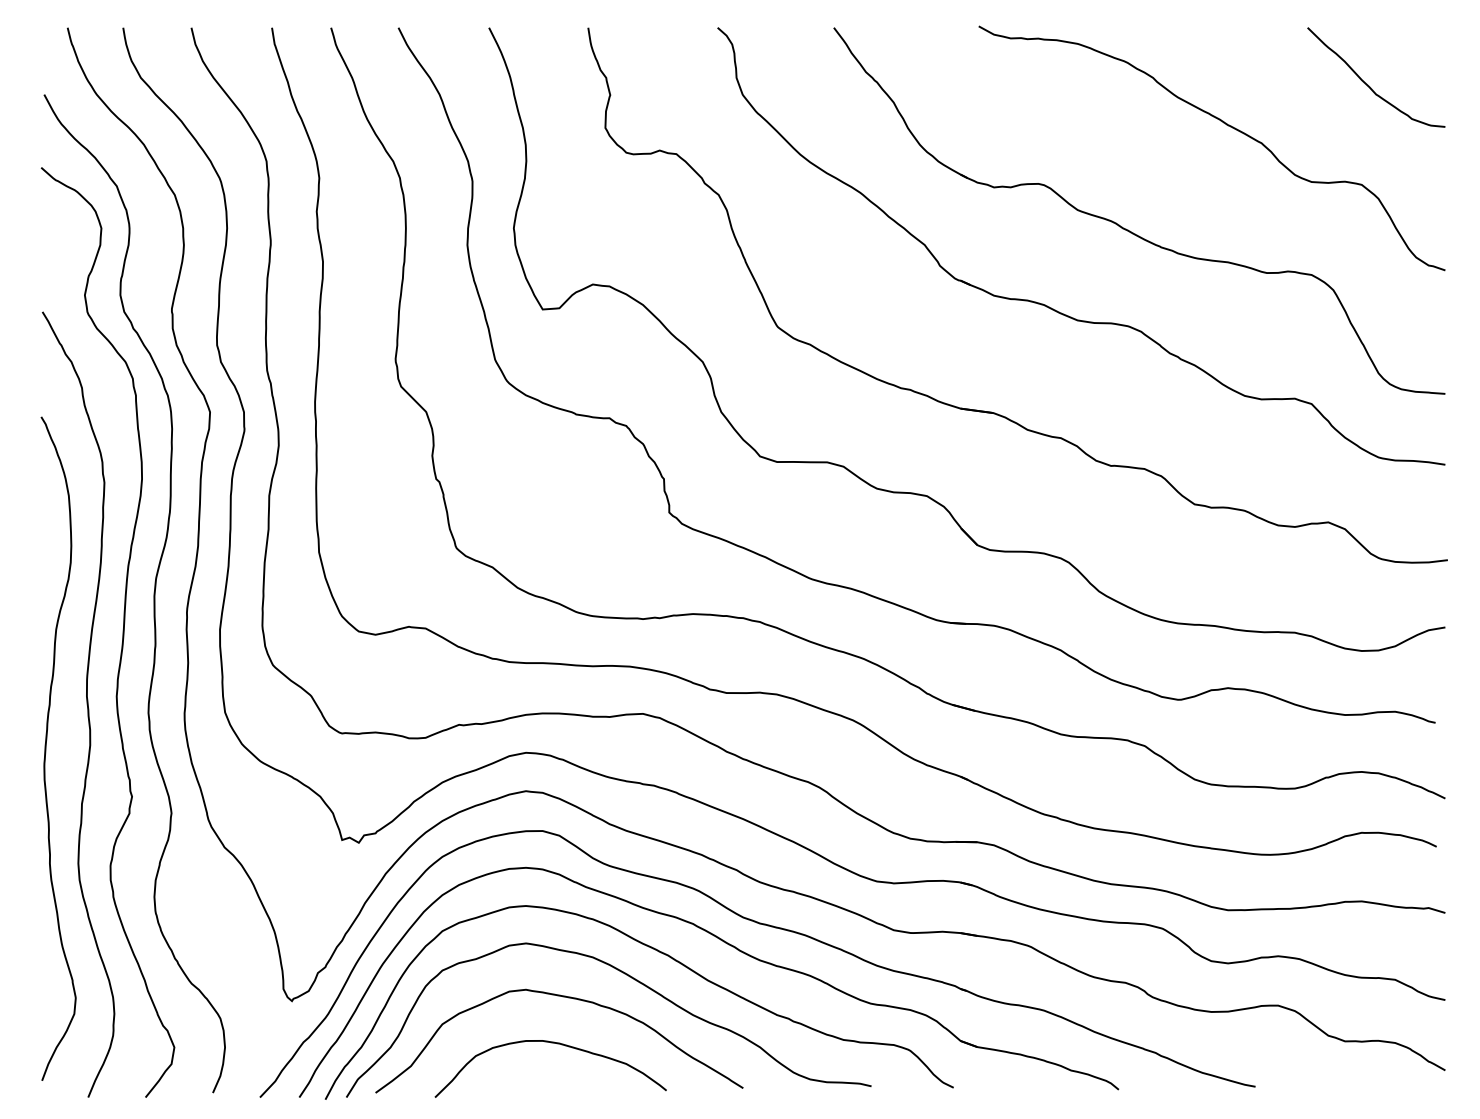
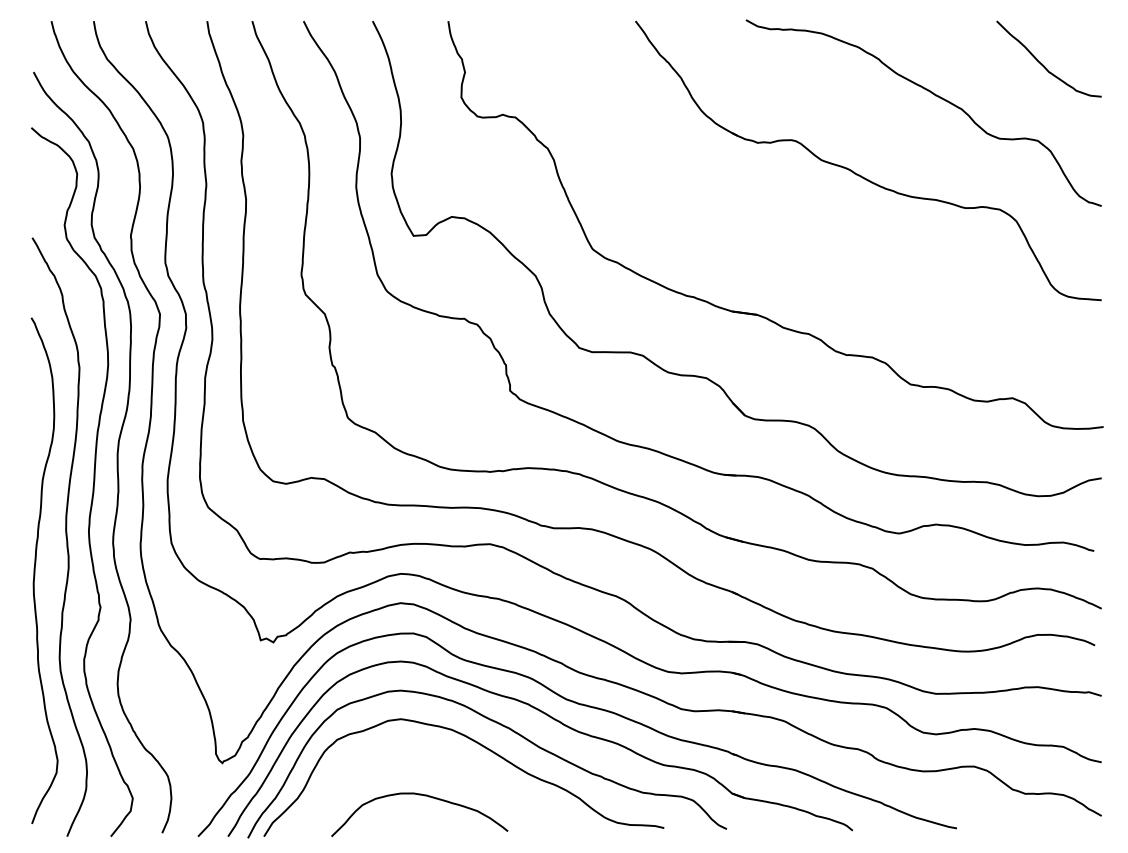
part: (1051, 307) -> (801, 234), removed
curve: (568, 998) -> (433, 761), removed

